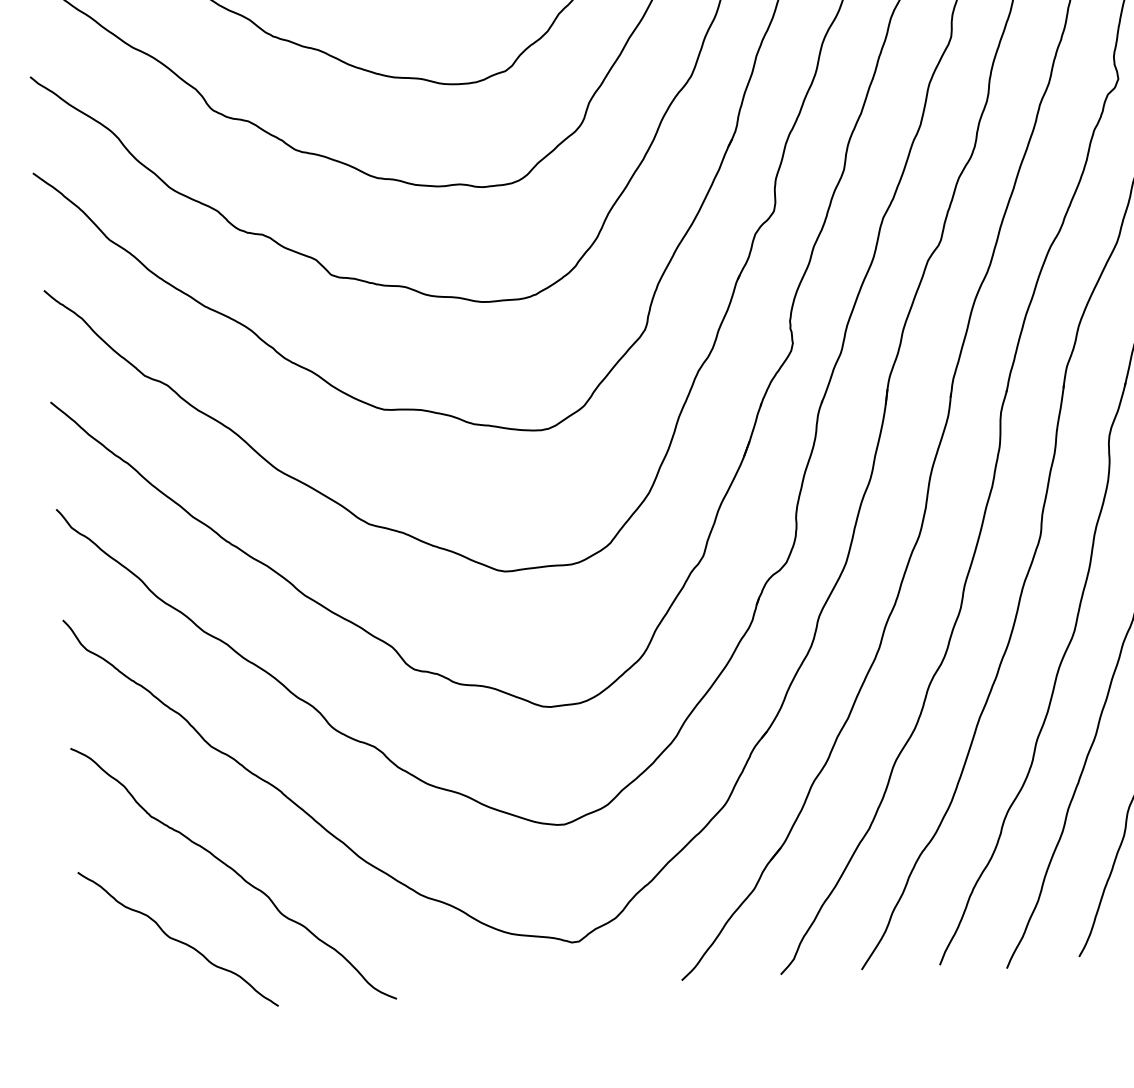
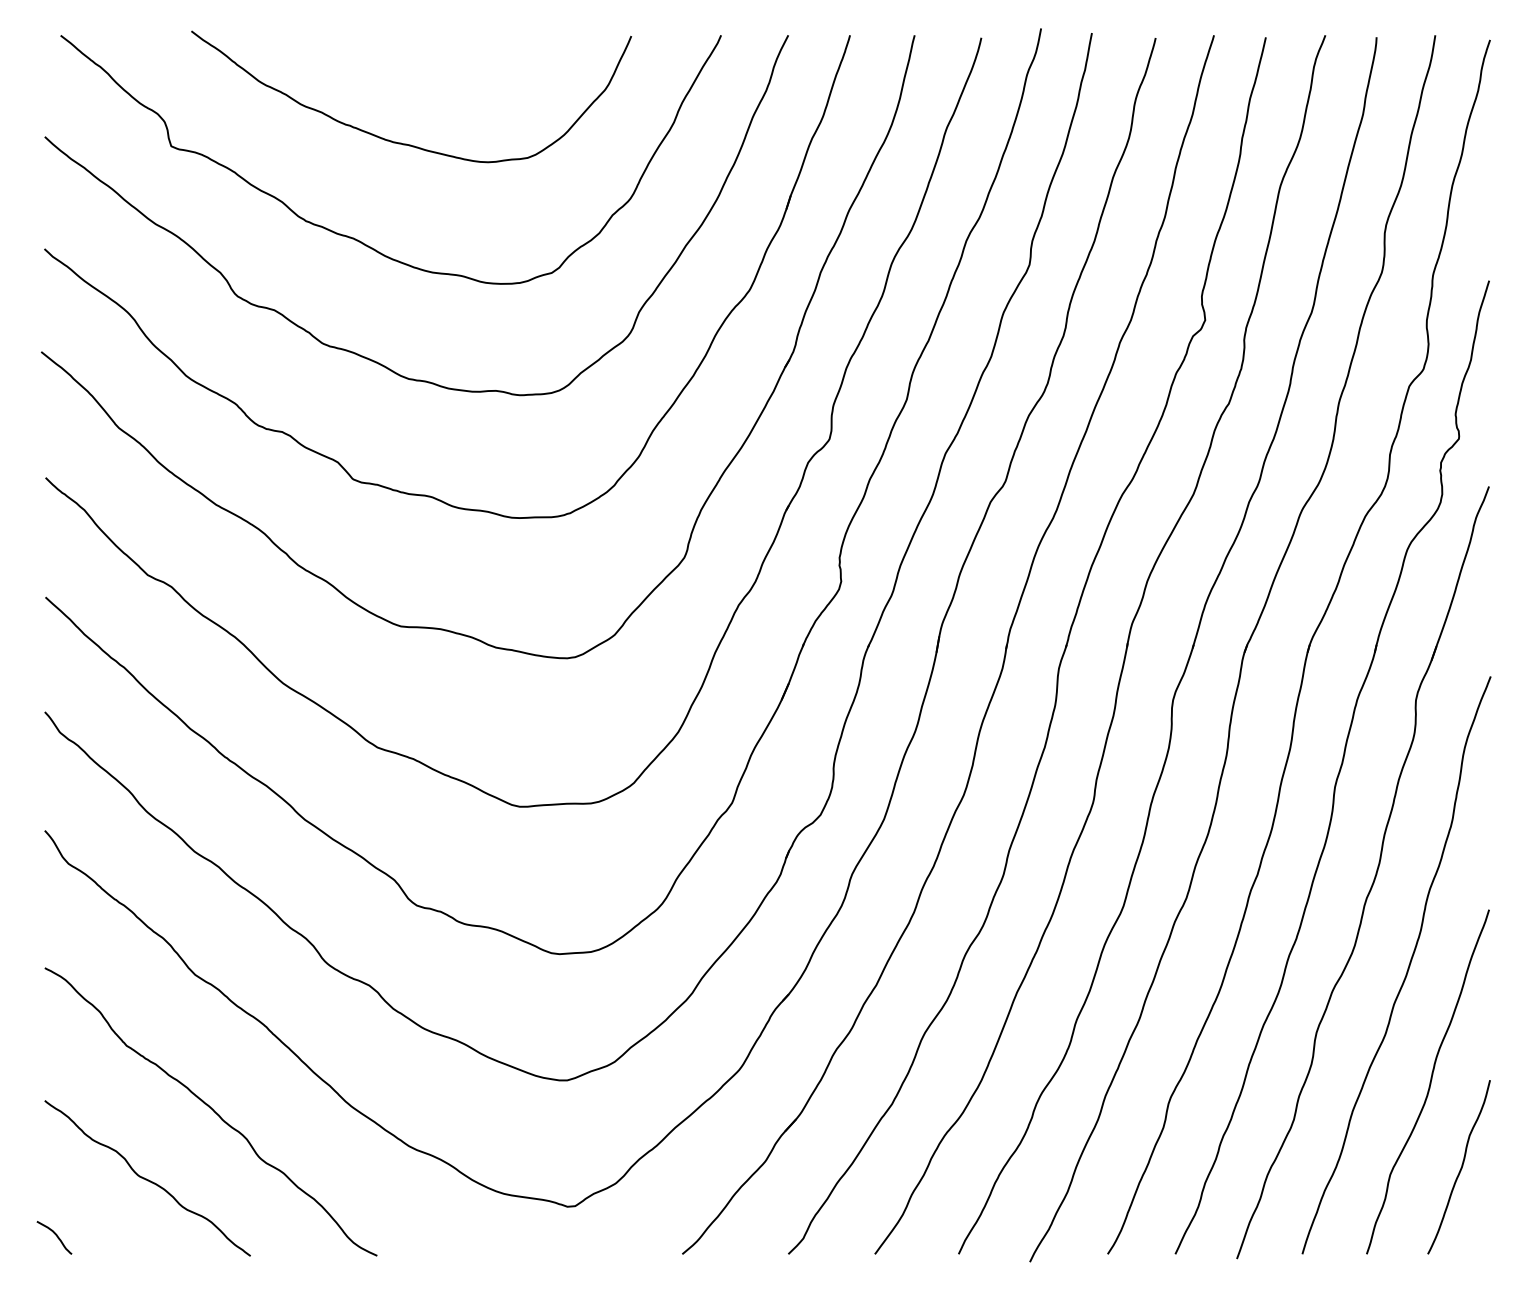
curve: (95, 997) -> (55, 1235), added

